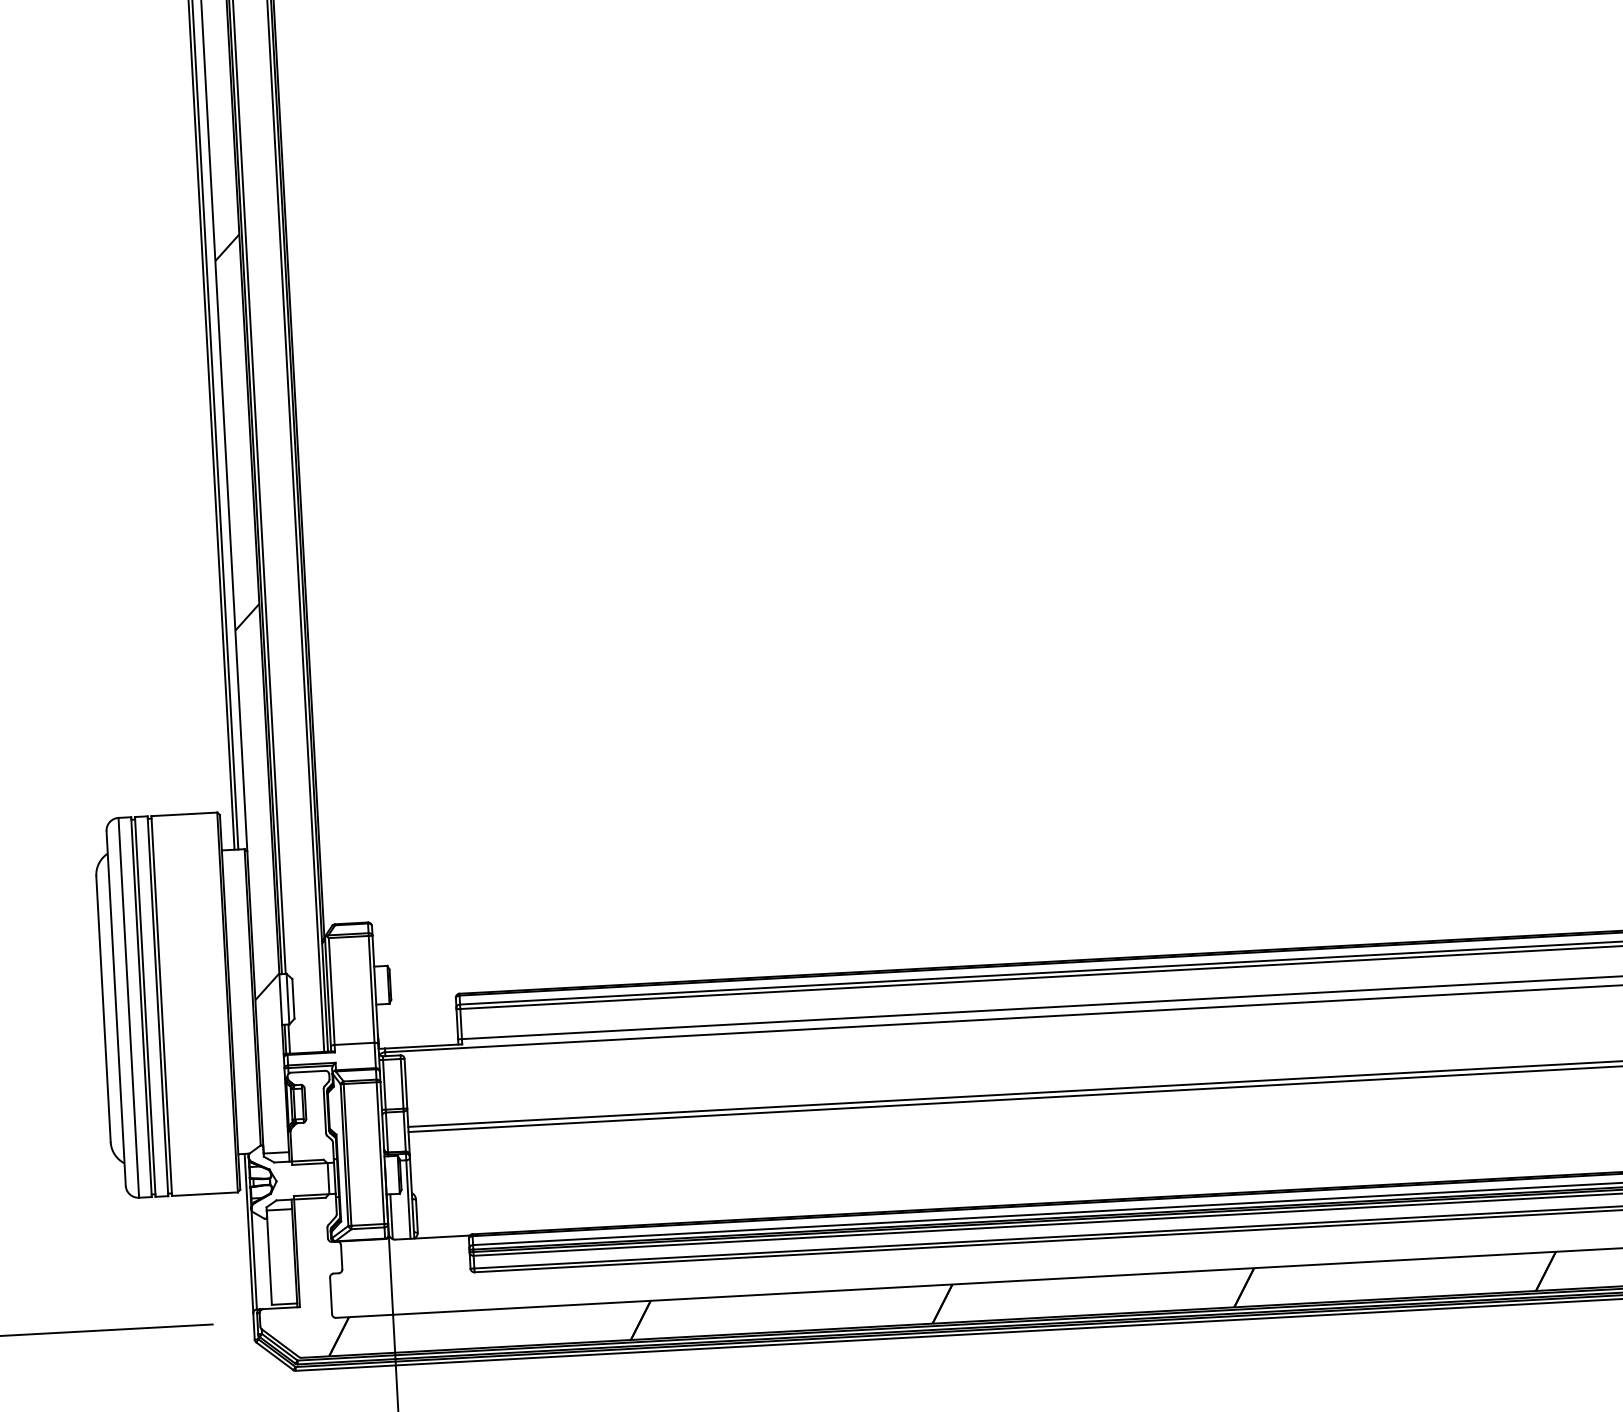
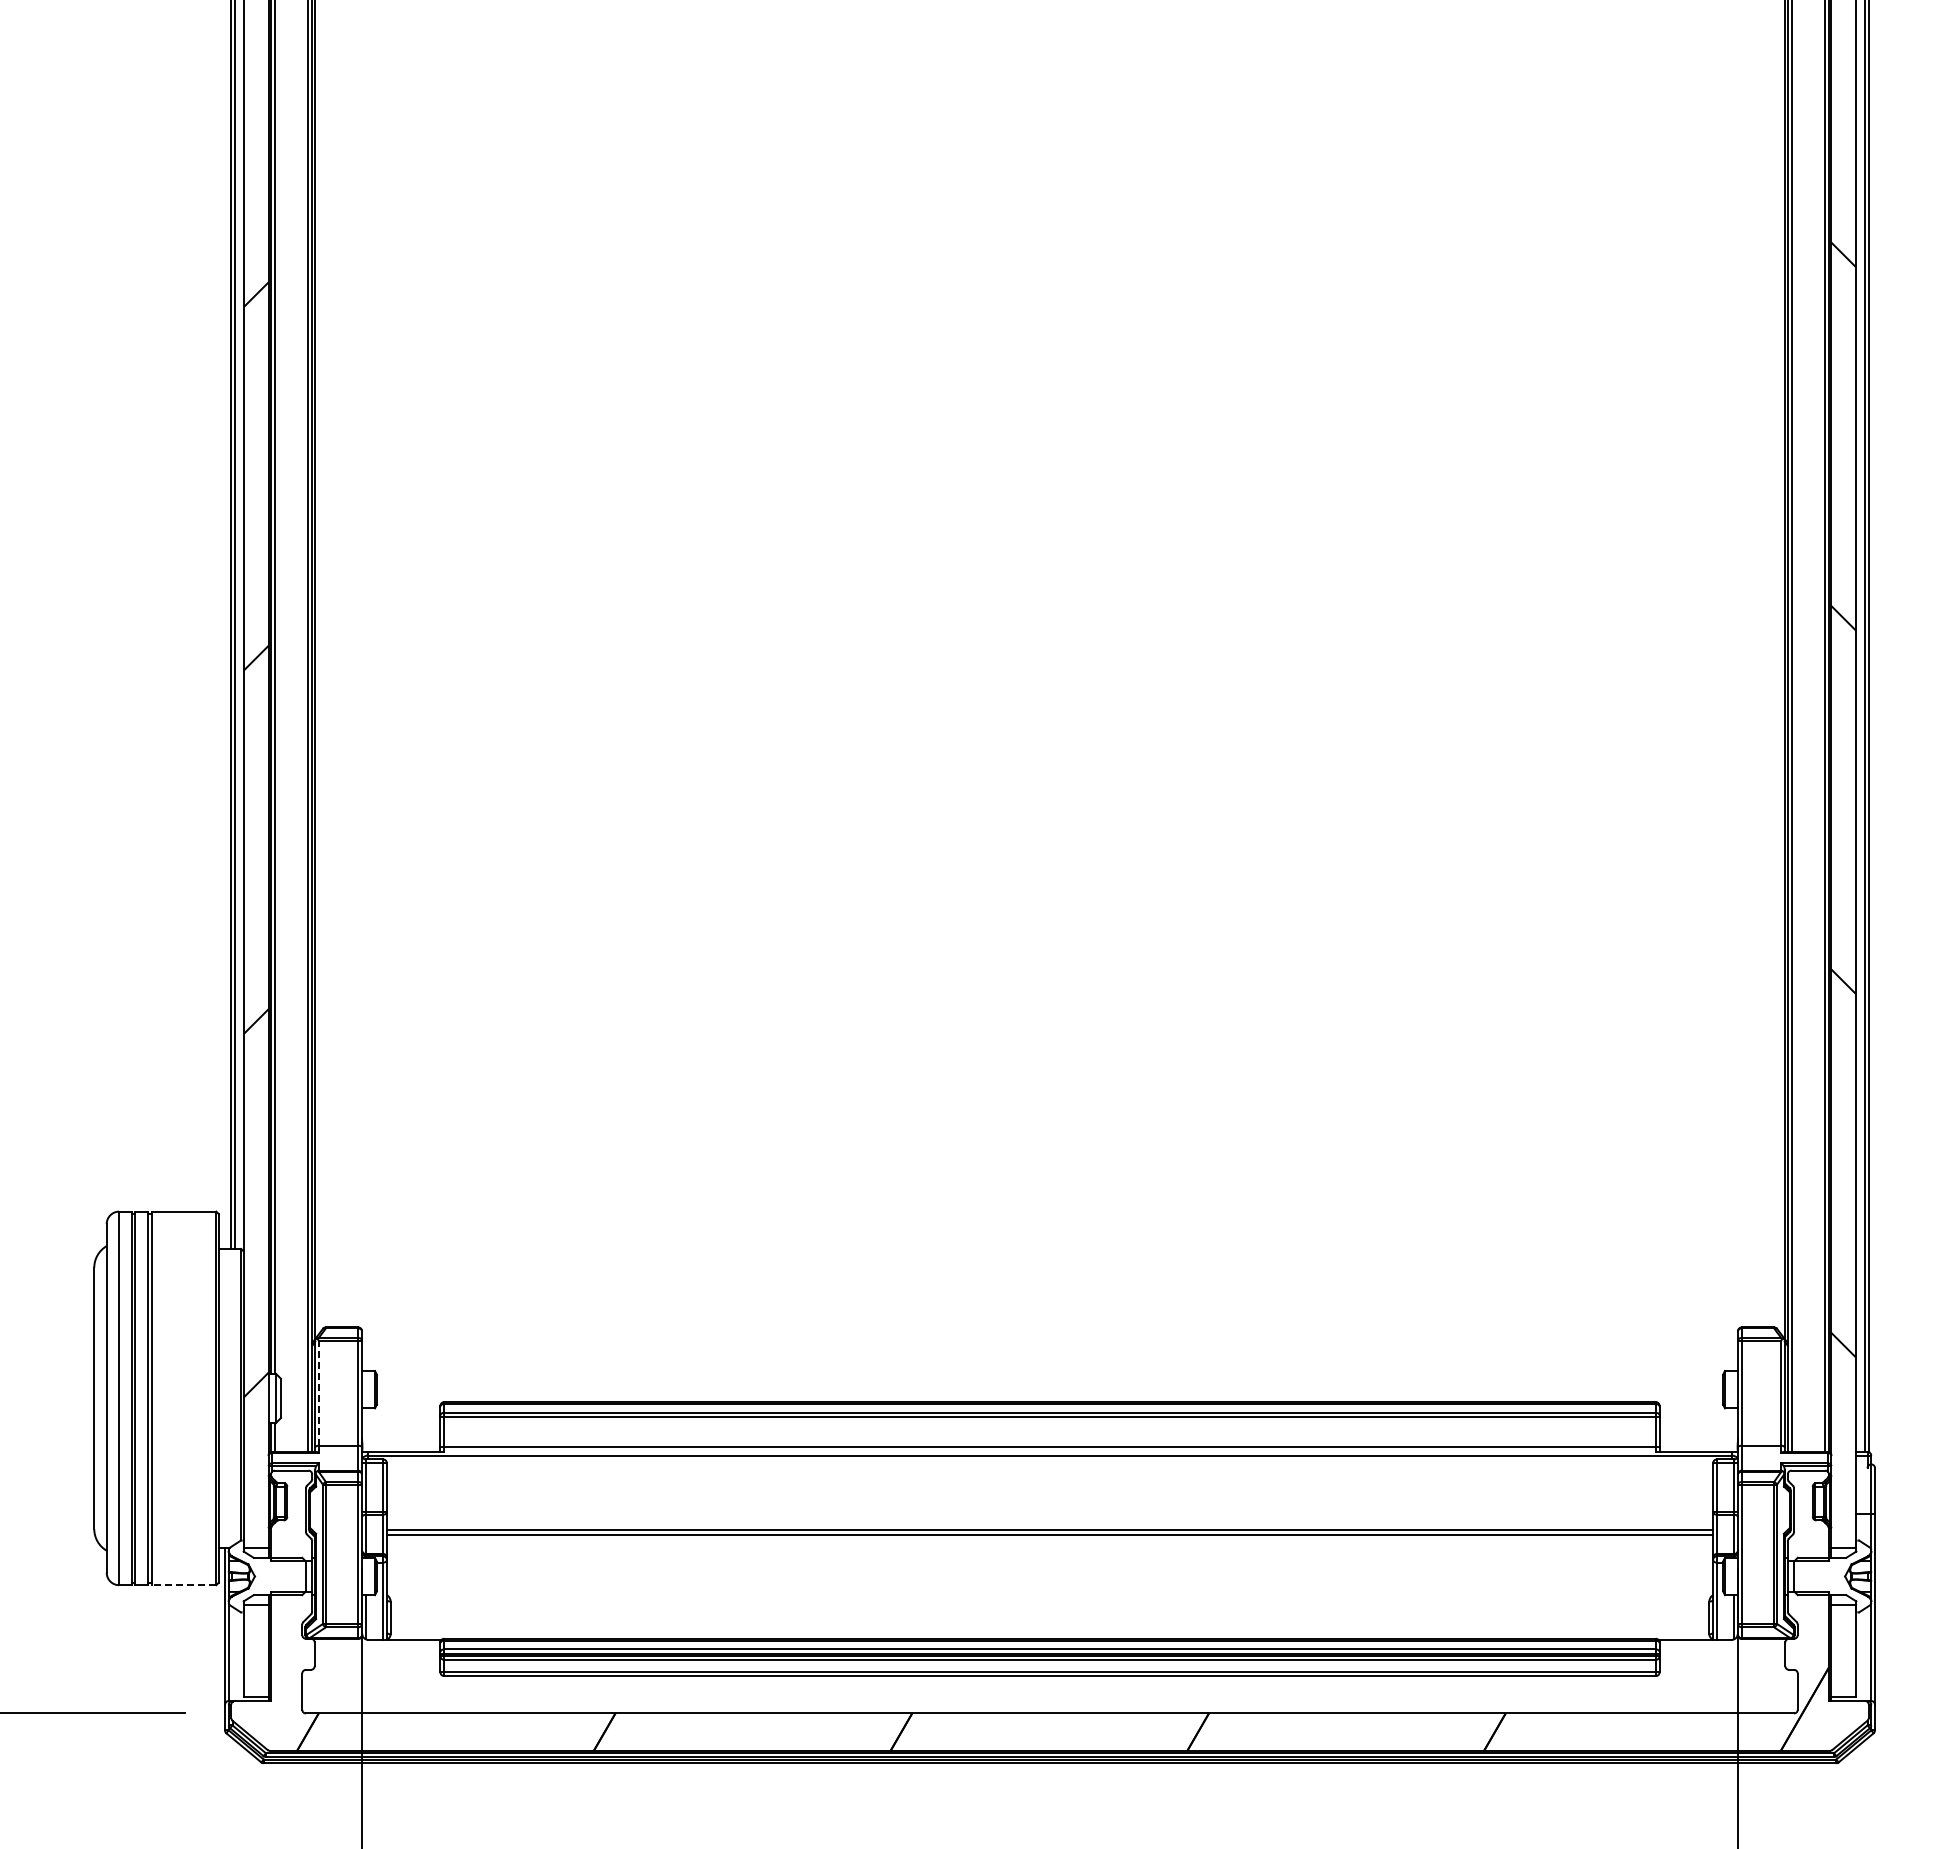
line: (332, 991) -> (319, 1393), solid -> dashed
line: (204, 1194) -> (183, 1585), solid -> dashed

